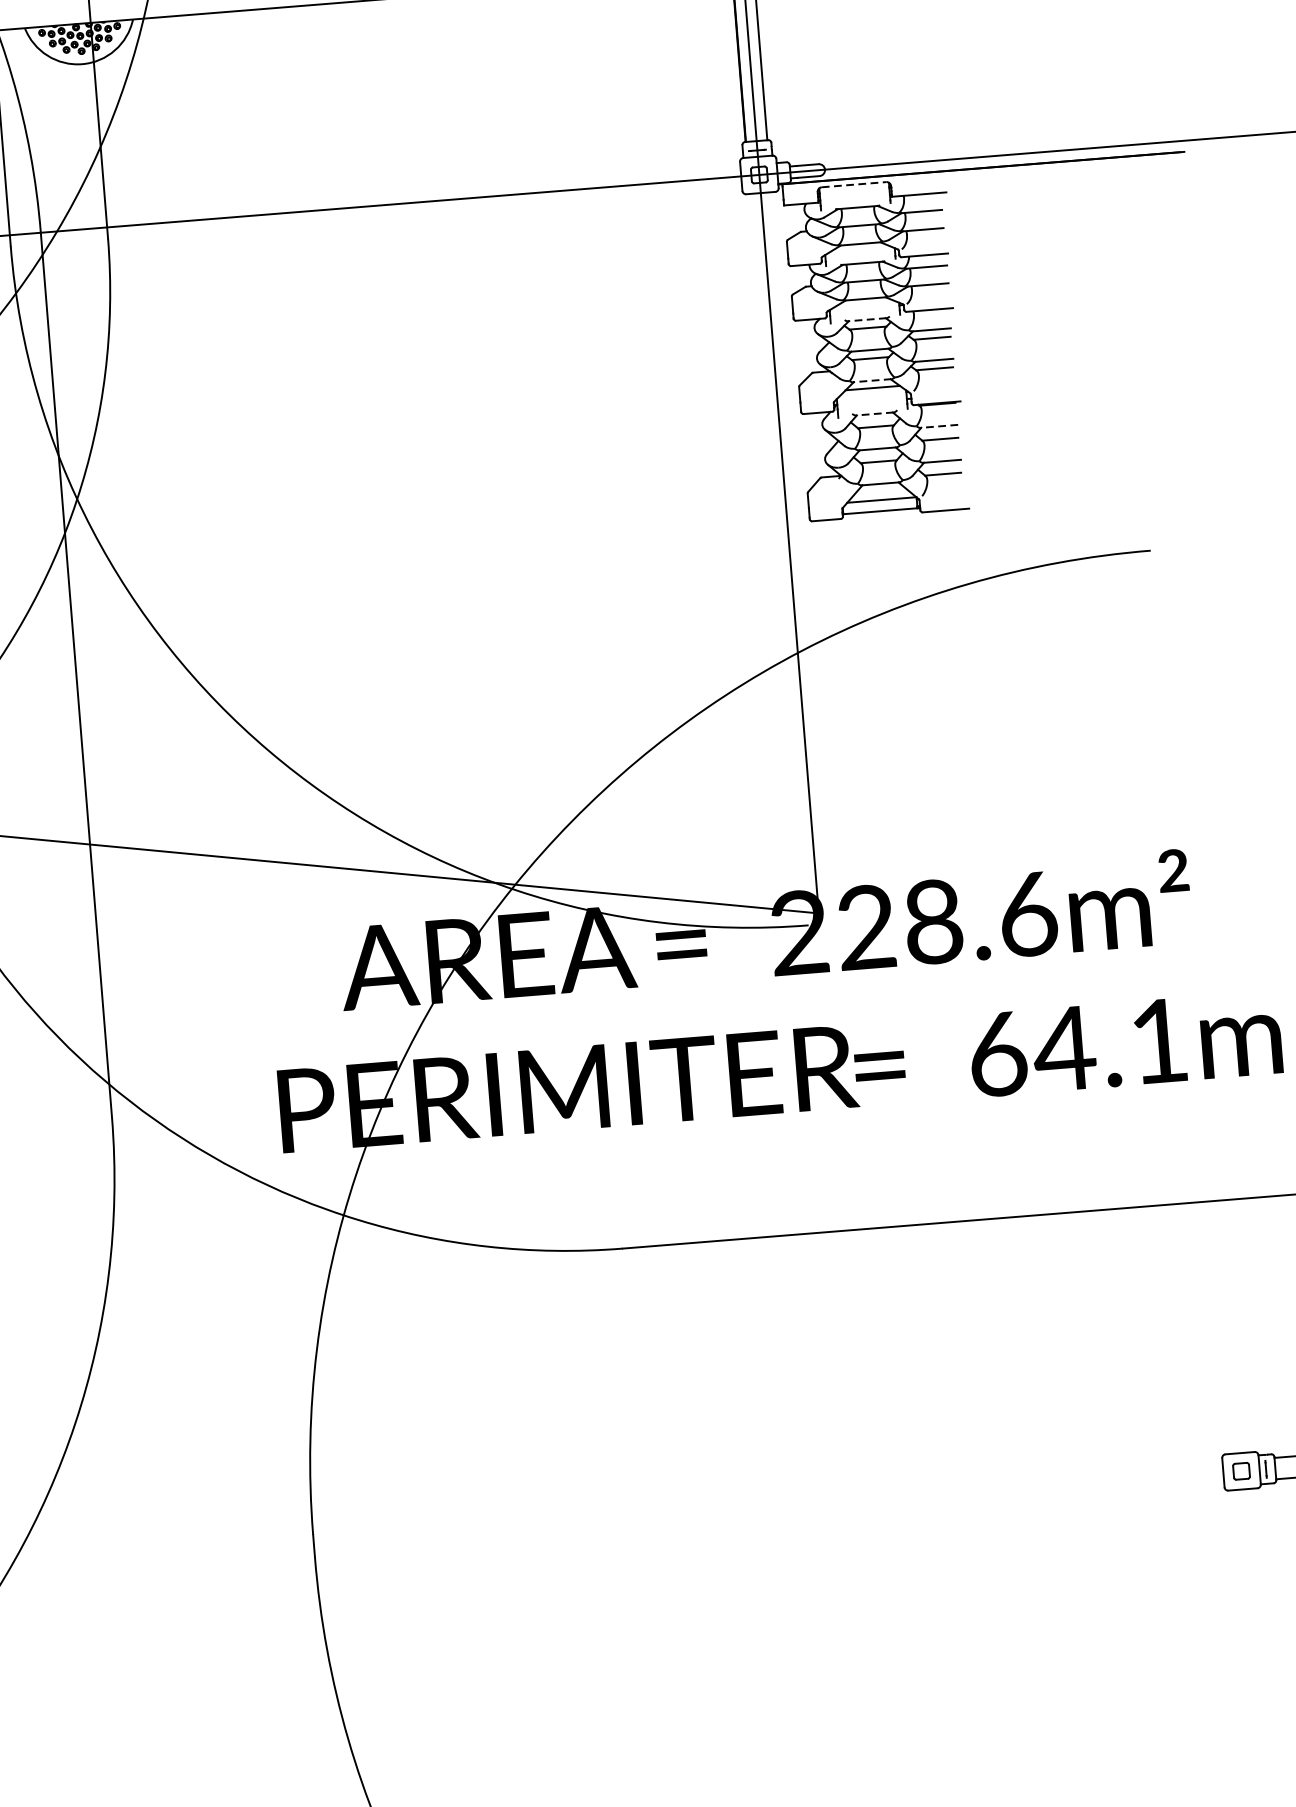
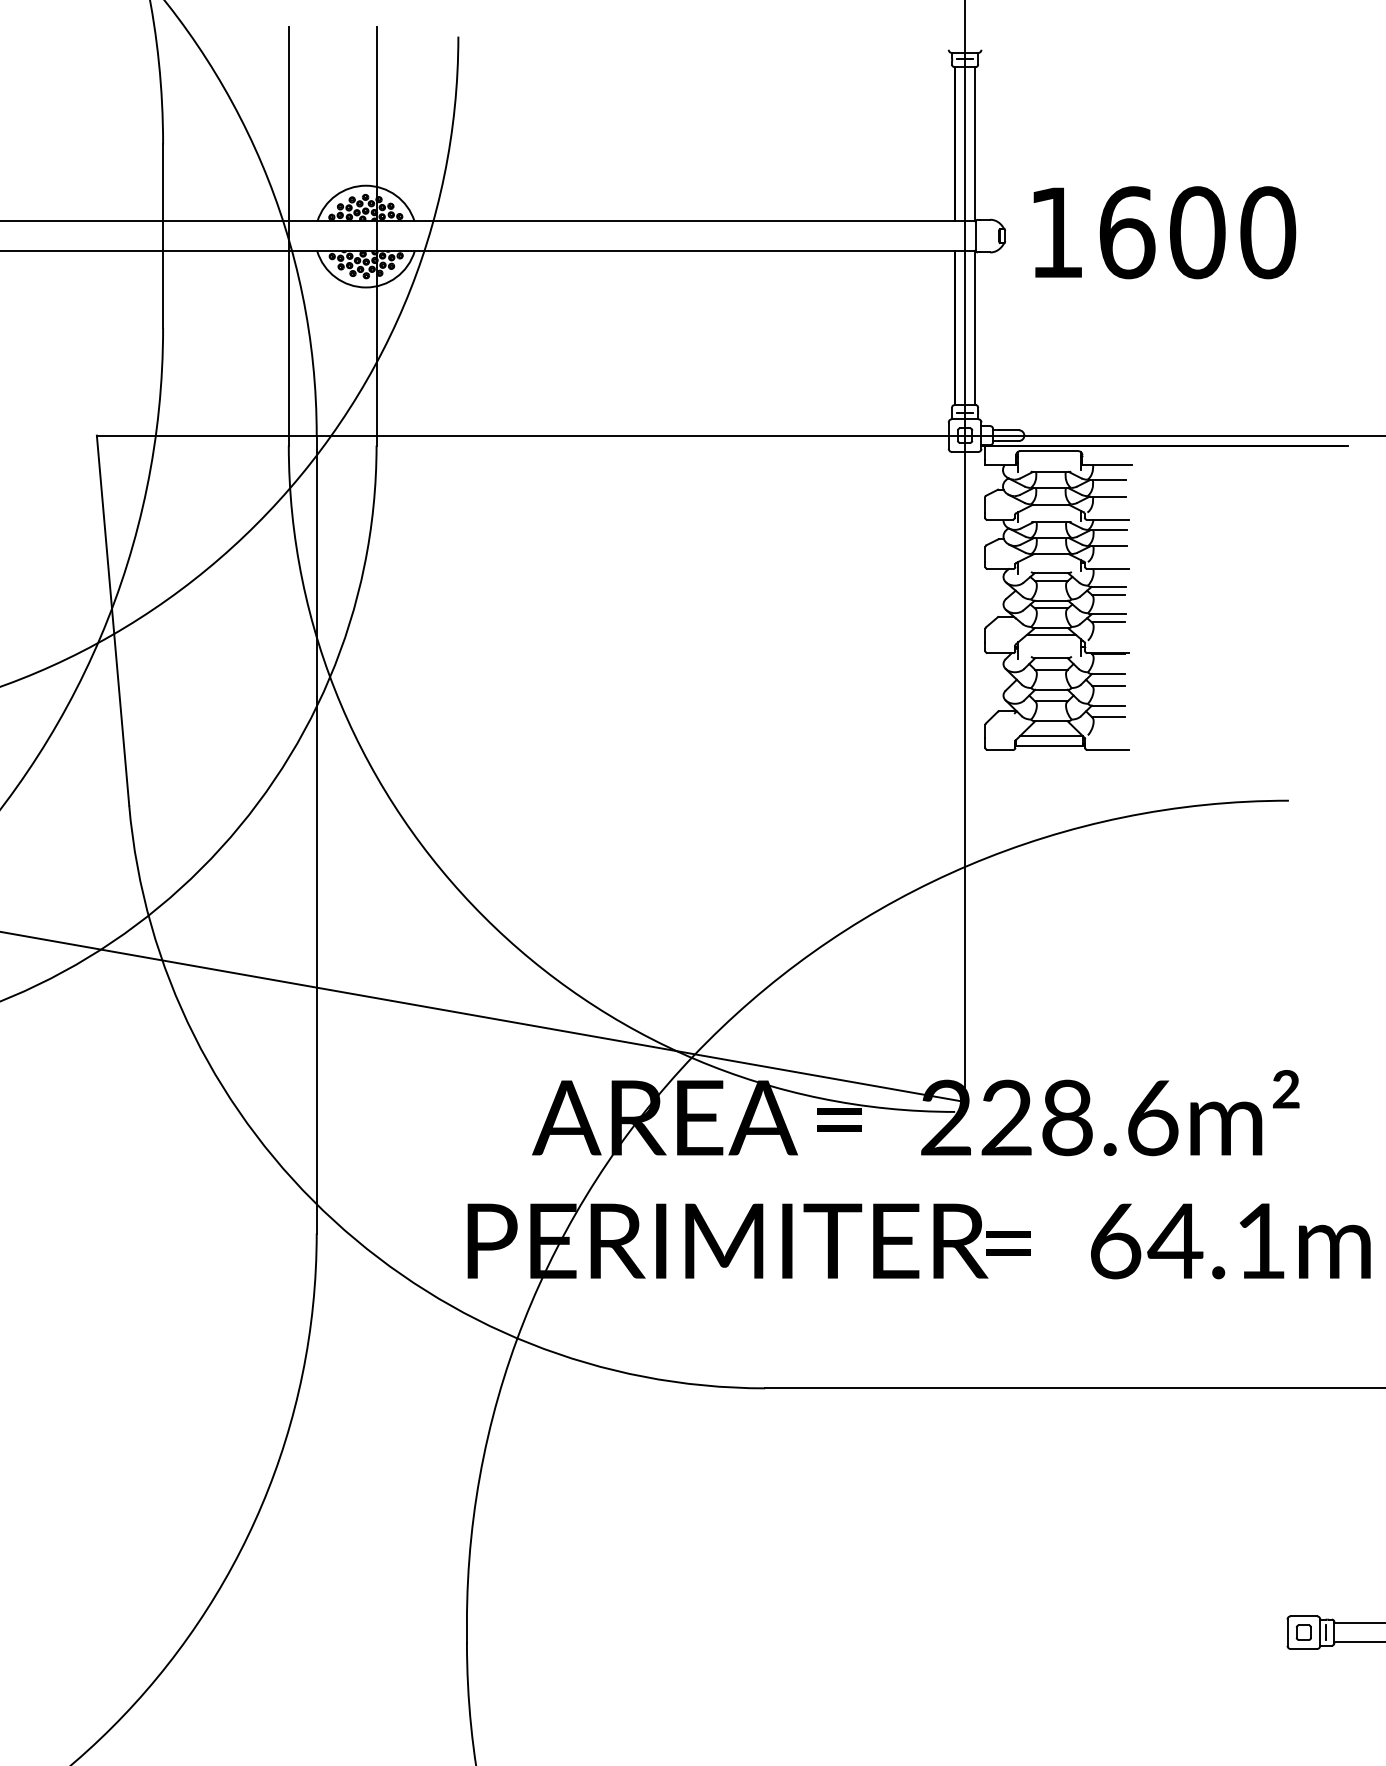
line: (854, 185) -> (1049, 451), dashed -> solid
line: (866, 320) -> (1050, 573), dashed -> solid
line: (871, 381) -> (1050, 628), dashed -> solid
line: (873, 414) -> (1050, 658), dashed -> solid
line: (938, 426) -> (1107, 674), dashed -> solid

